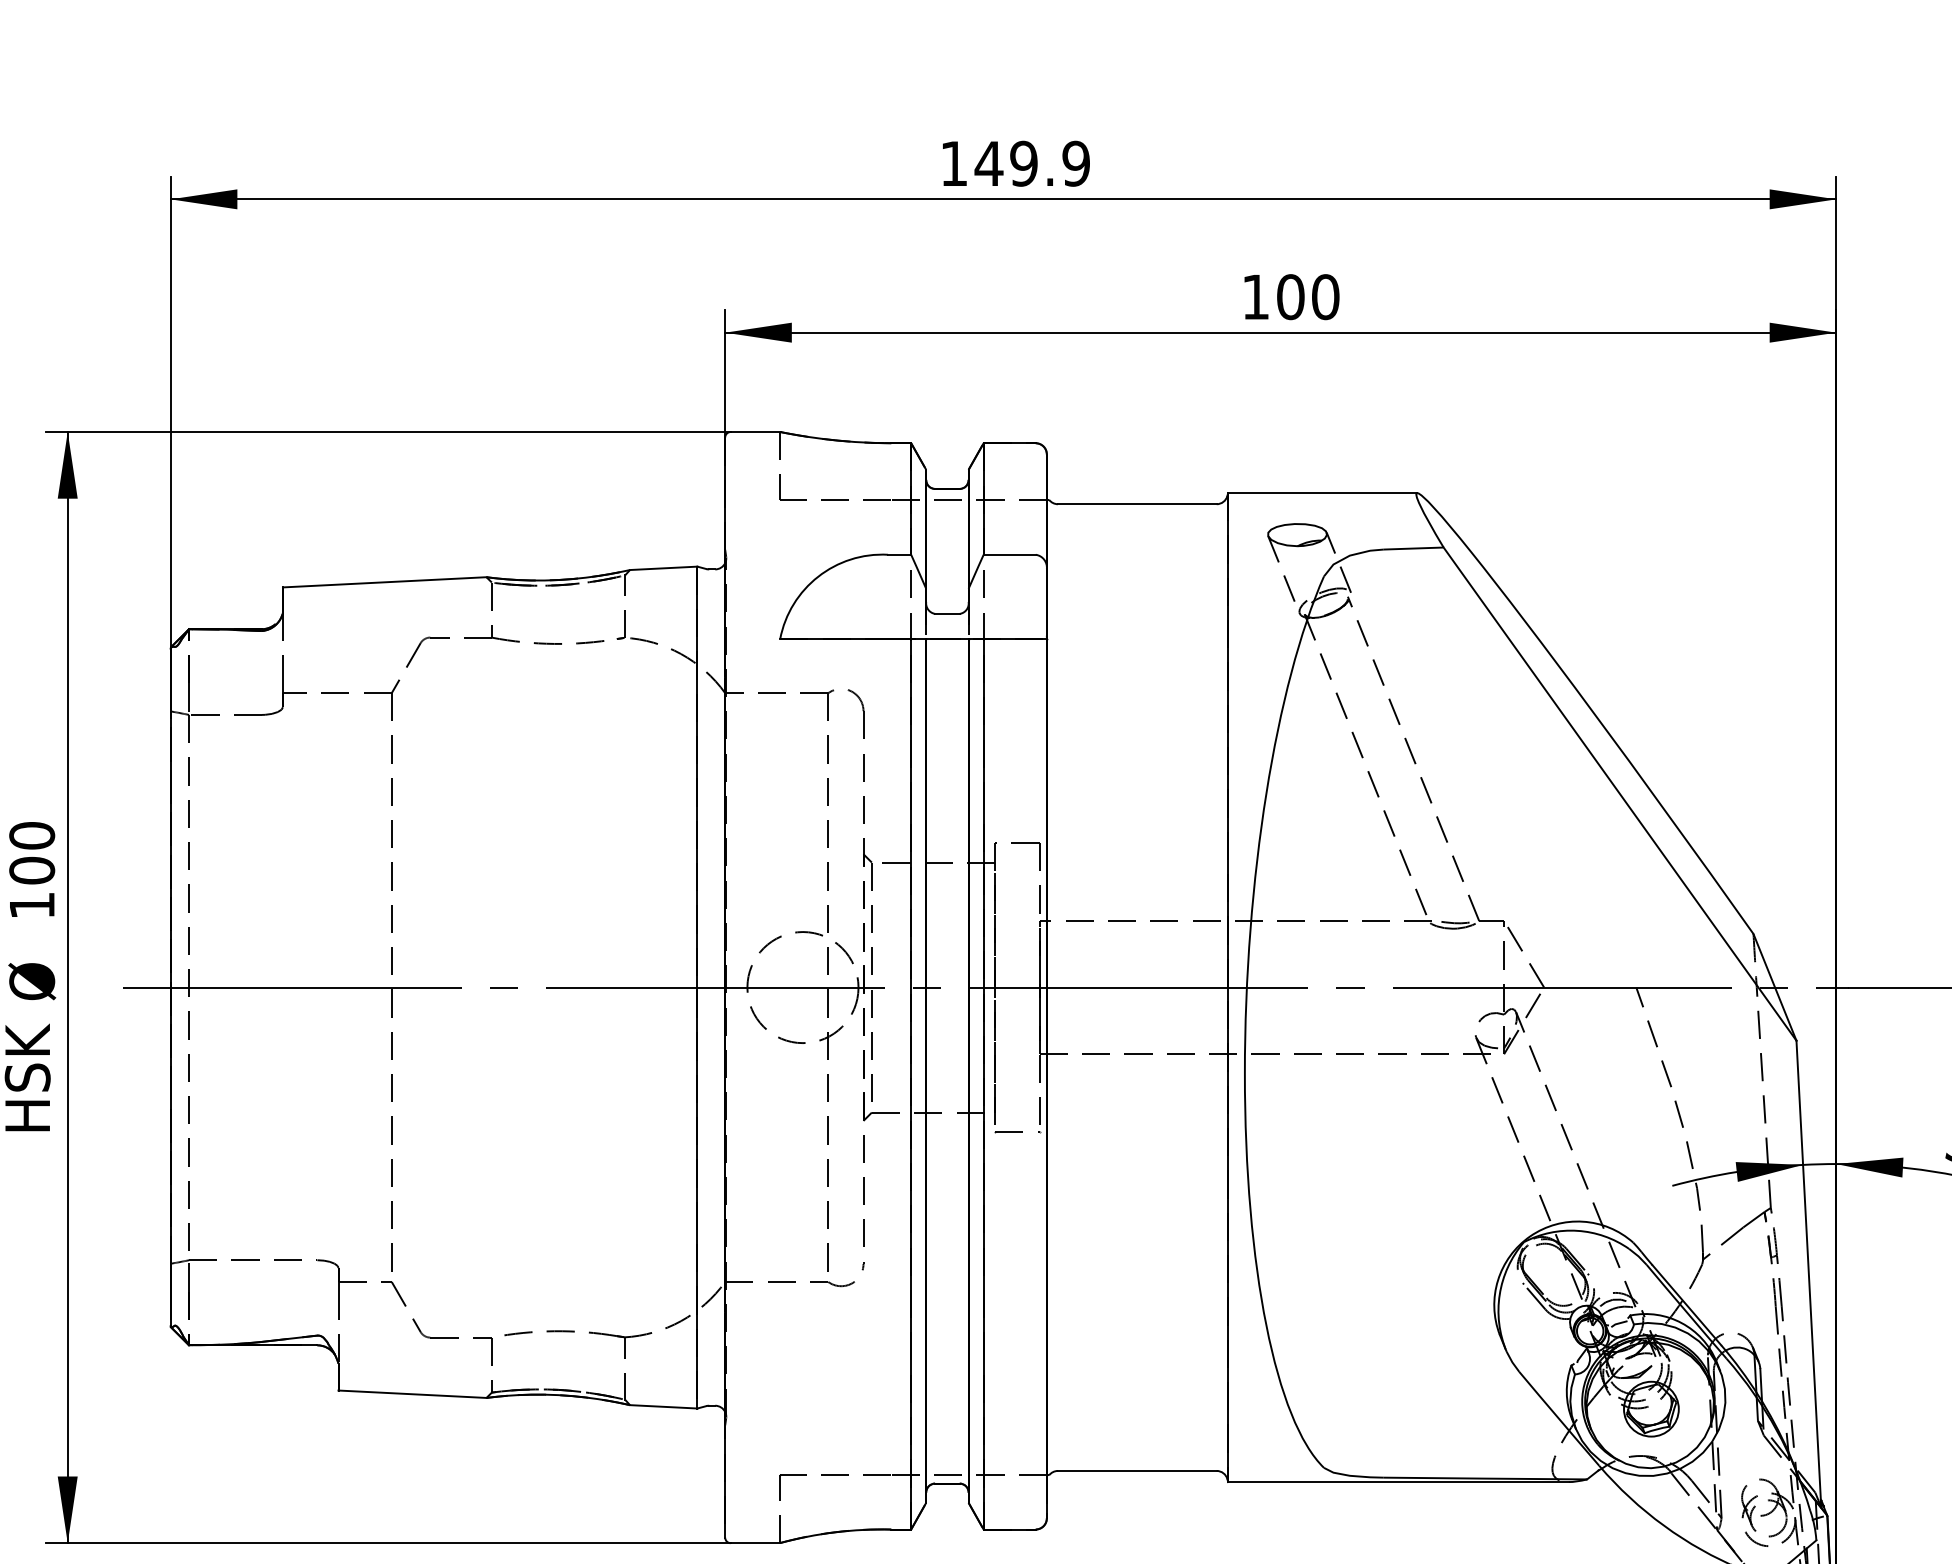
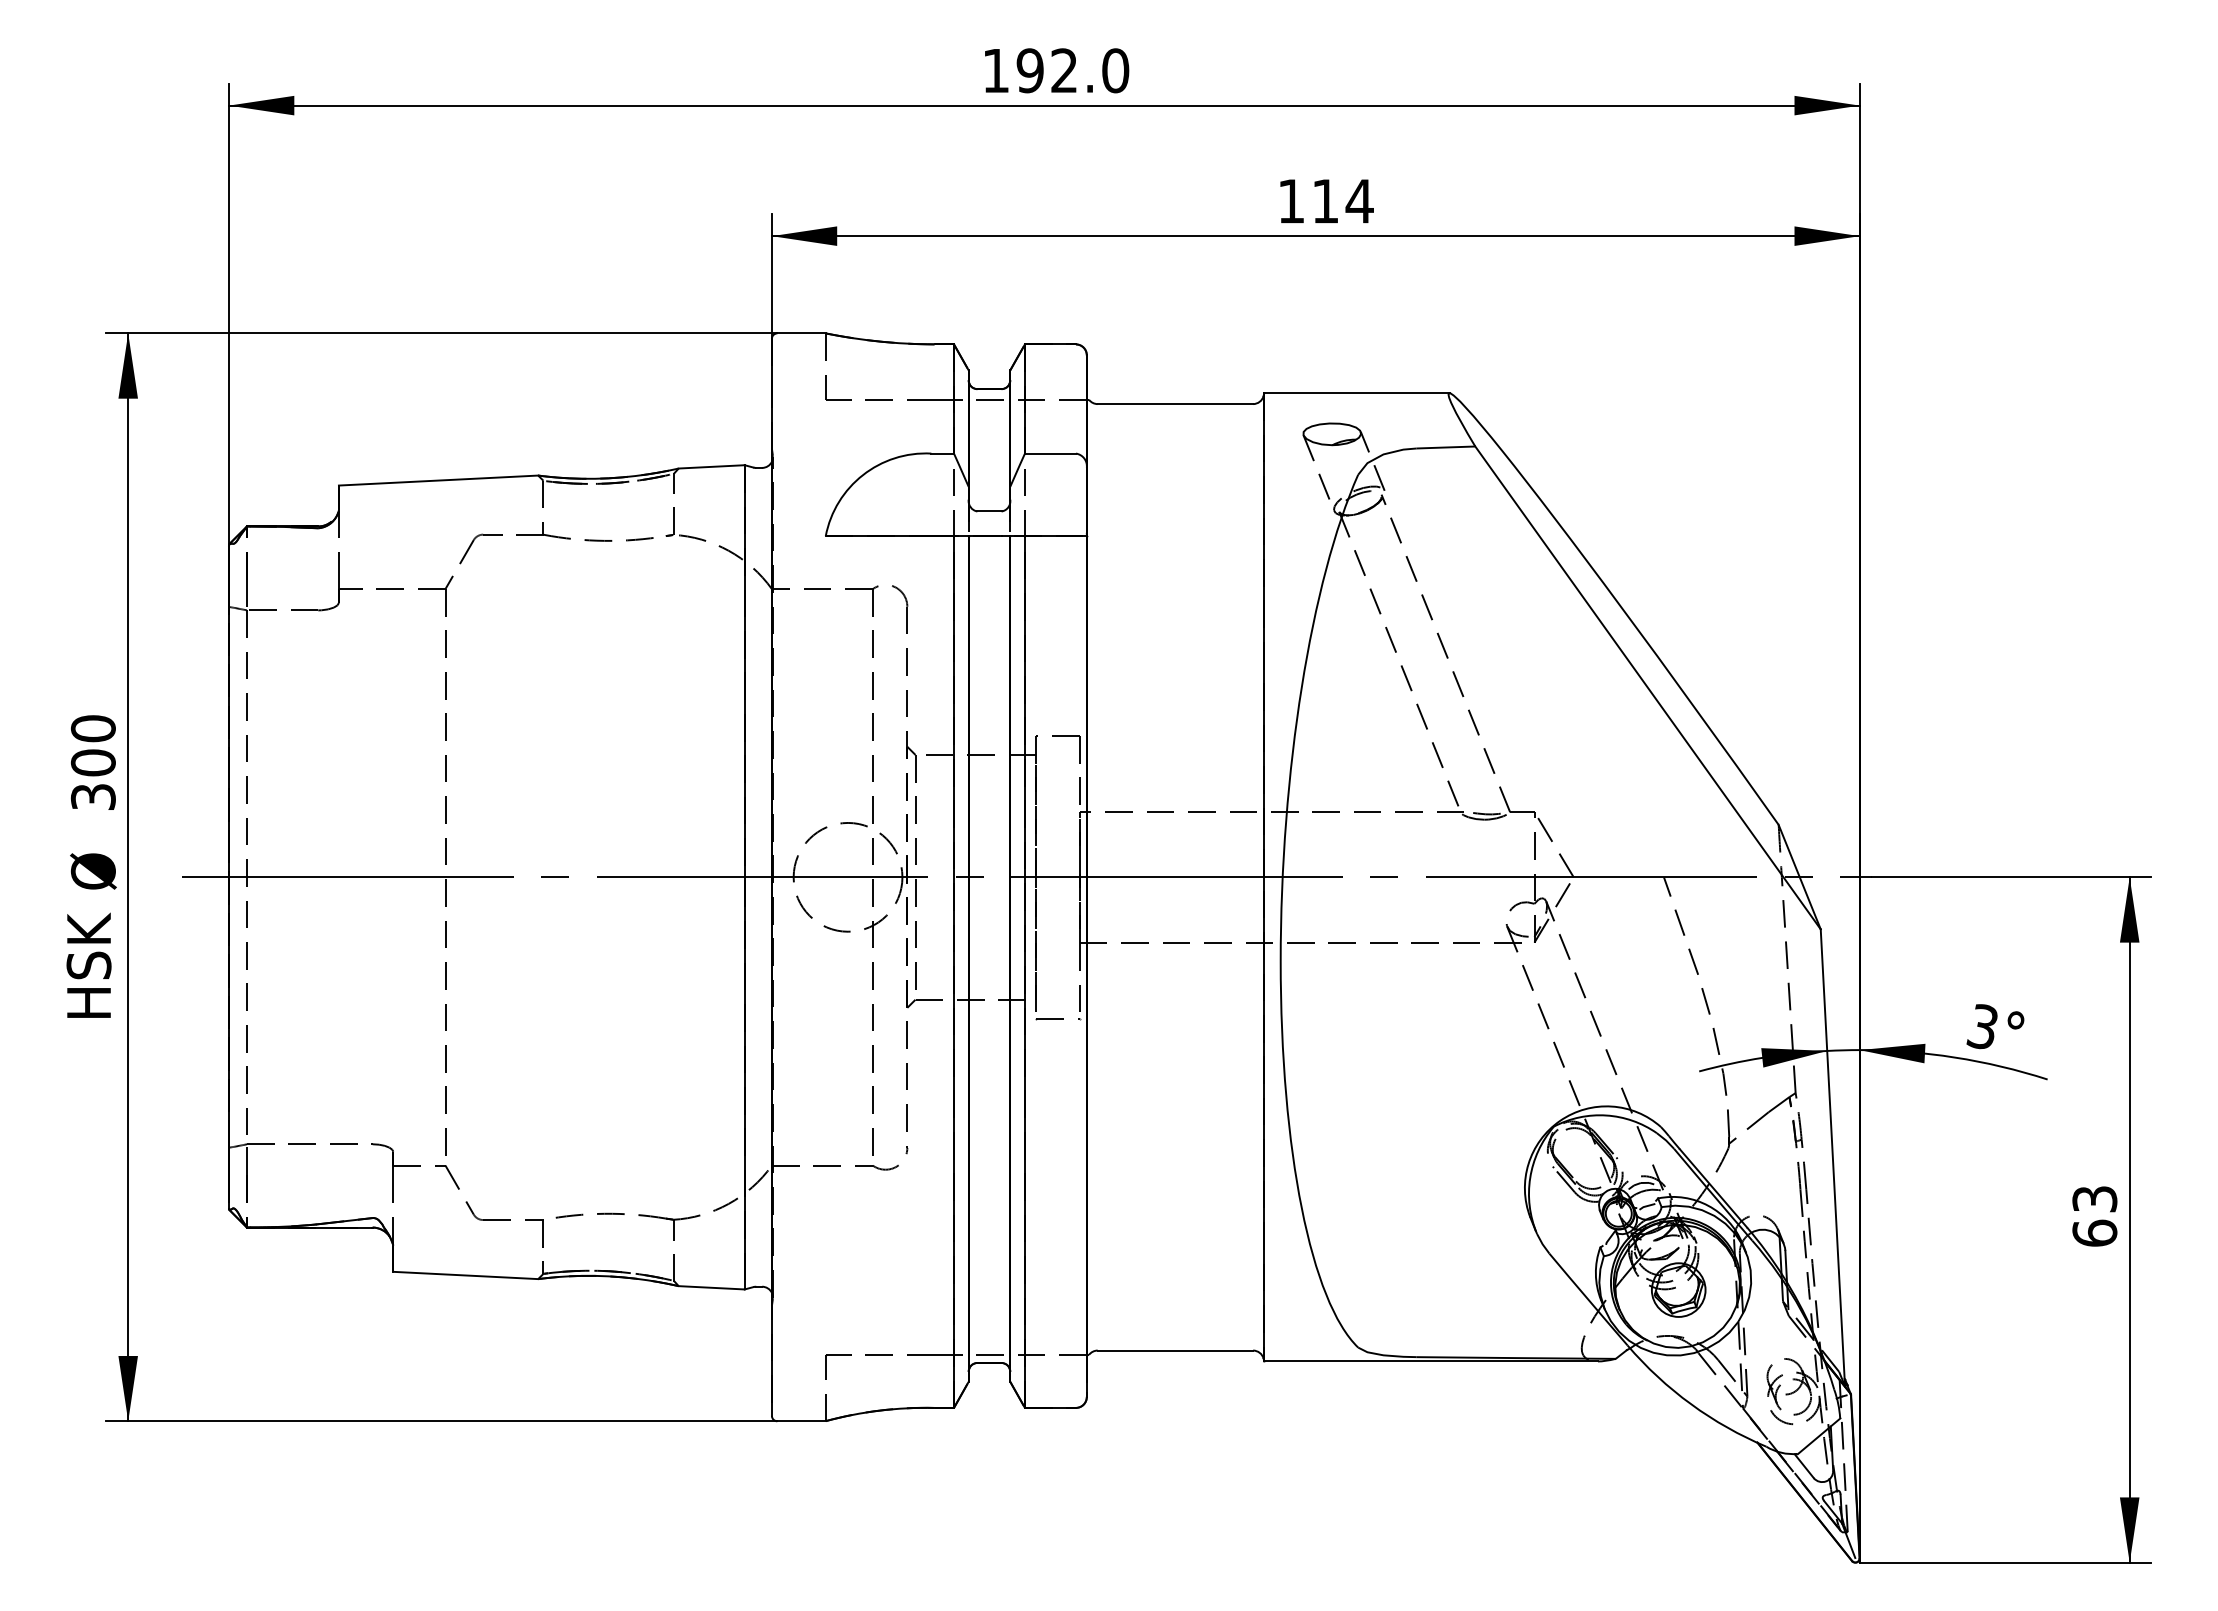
text: (1032, 163) -> (1072, 70), 149.9 -> 192.0
text: (1307, 296) -> (1342, 200), 100 -> 114
text: (31, 905) -> (92, 796), 100 -> 300

